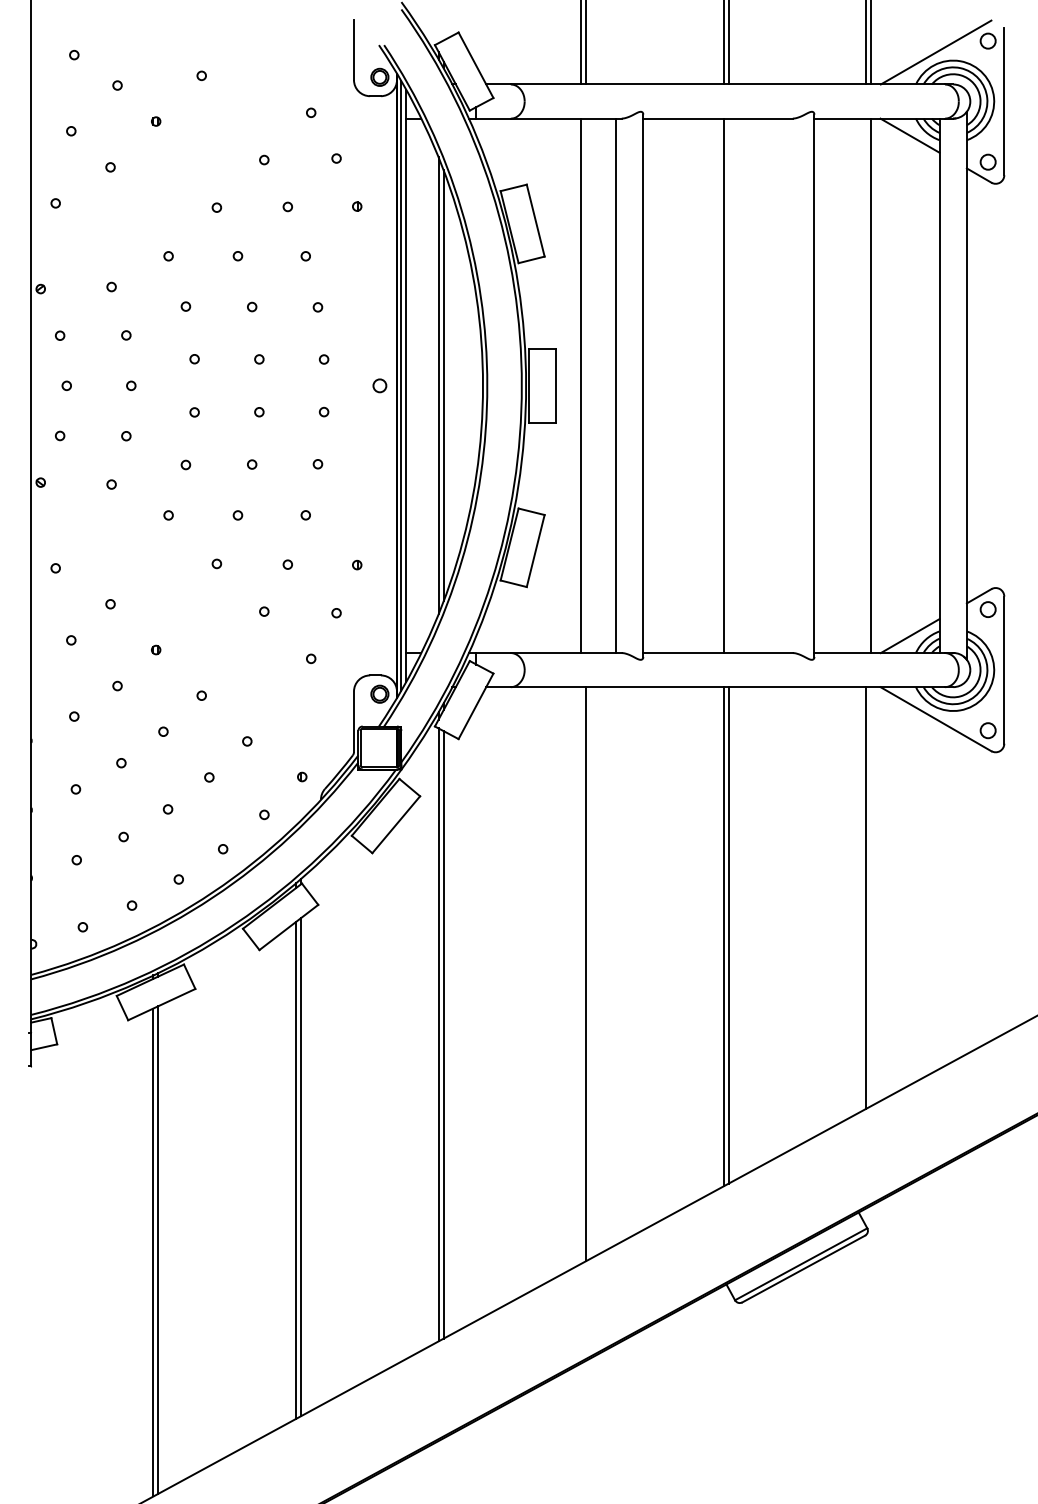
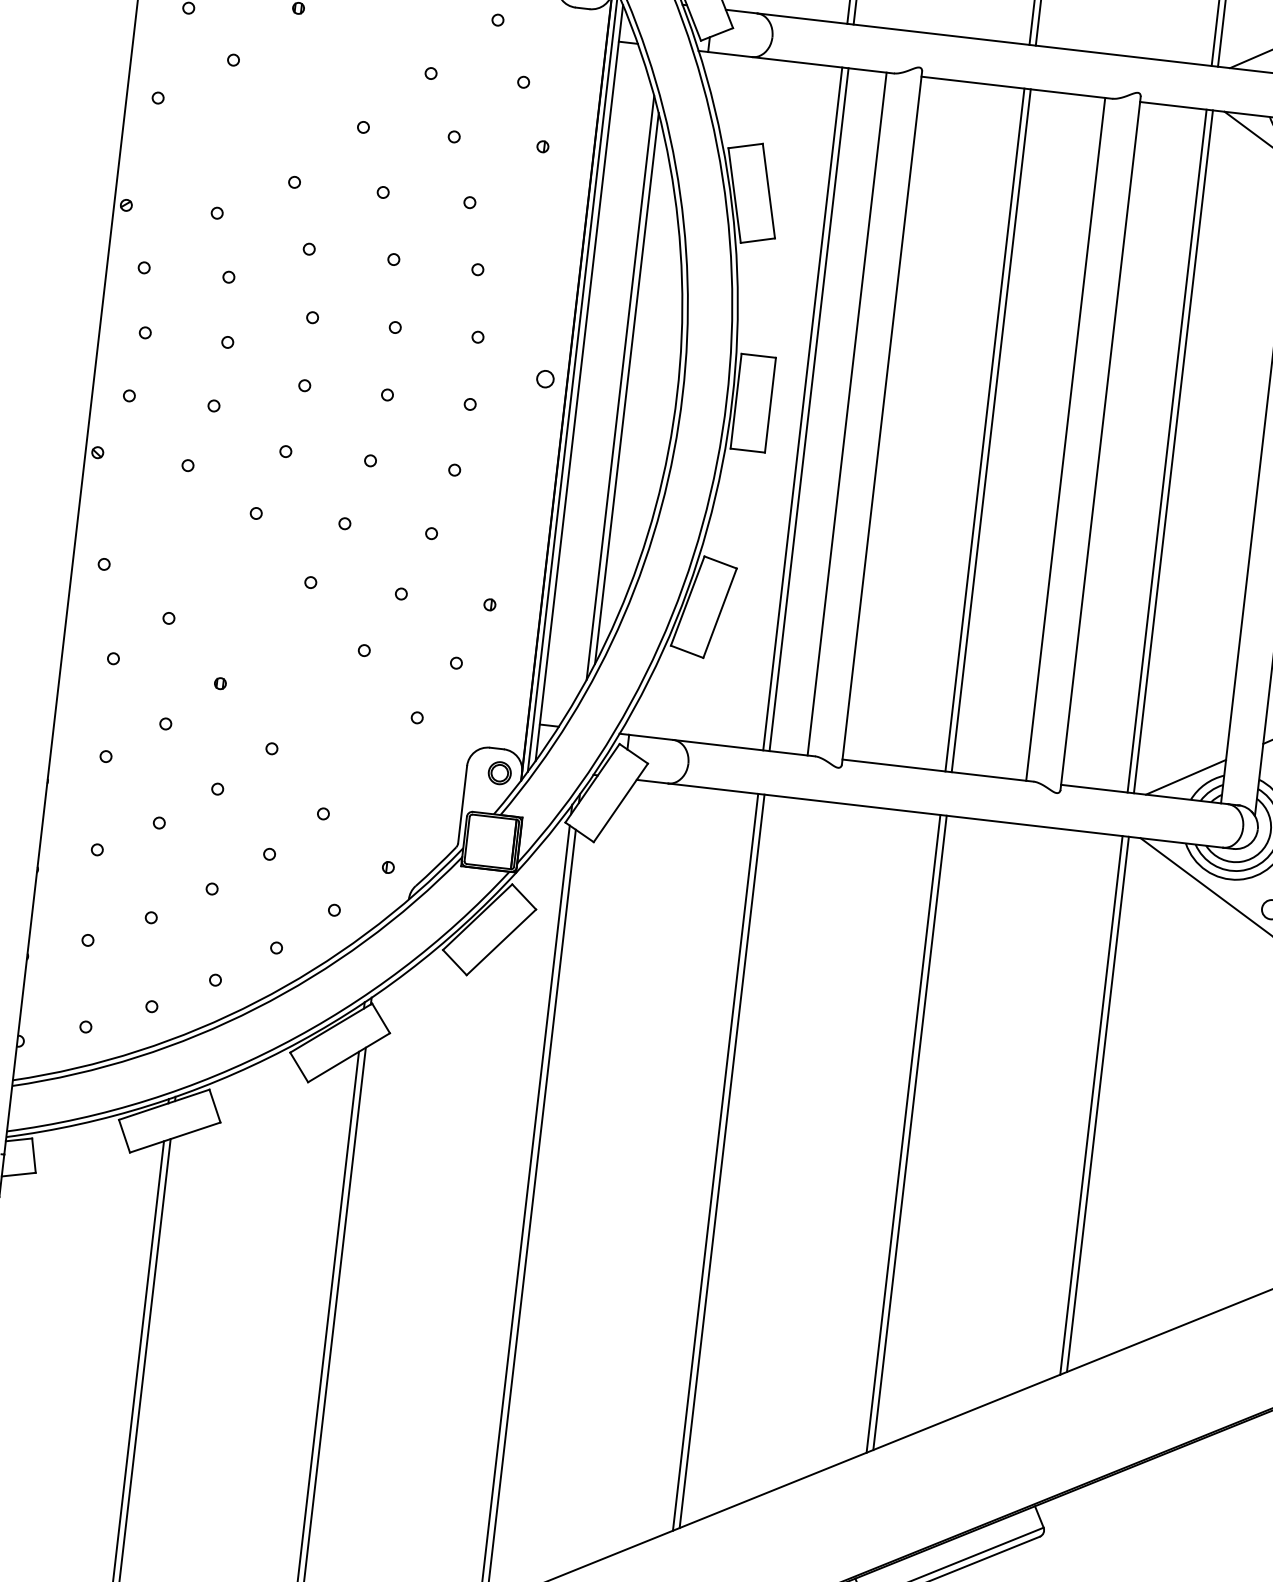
line: (586, 385) -> (809, 409), added
line: (728, 385) -> (990, 430), added
line: (787, 385) -> (1066, 438), added
line: (866, 385) -> (1167, 450), added
line: (871, 896) -> (1098, 1104), added
line: (581, 975) -> (715, 1162), added

